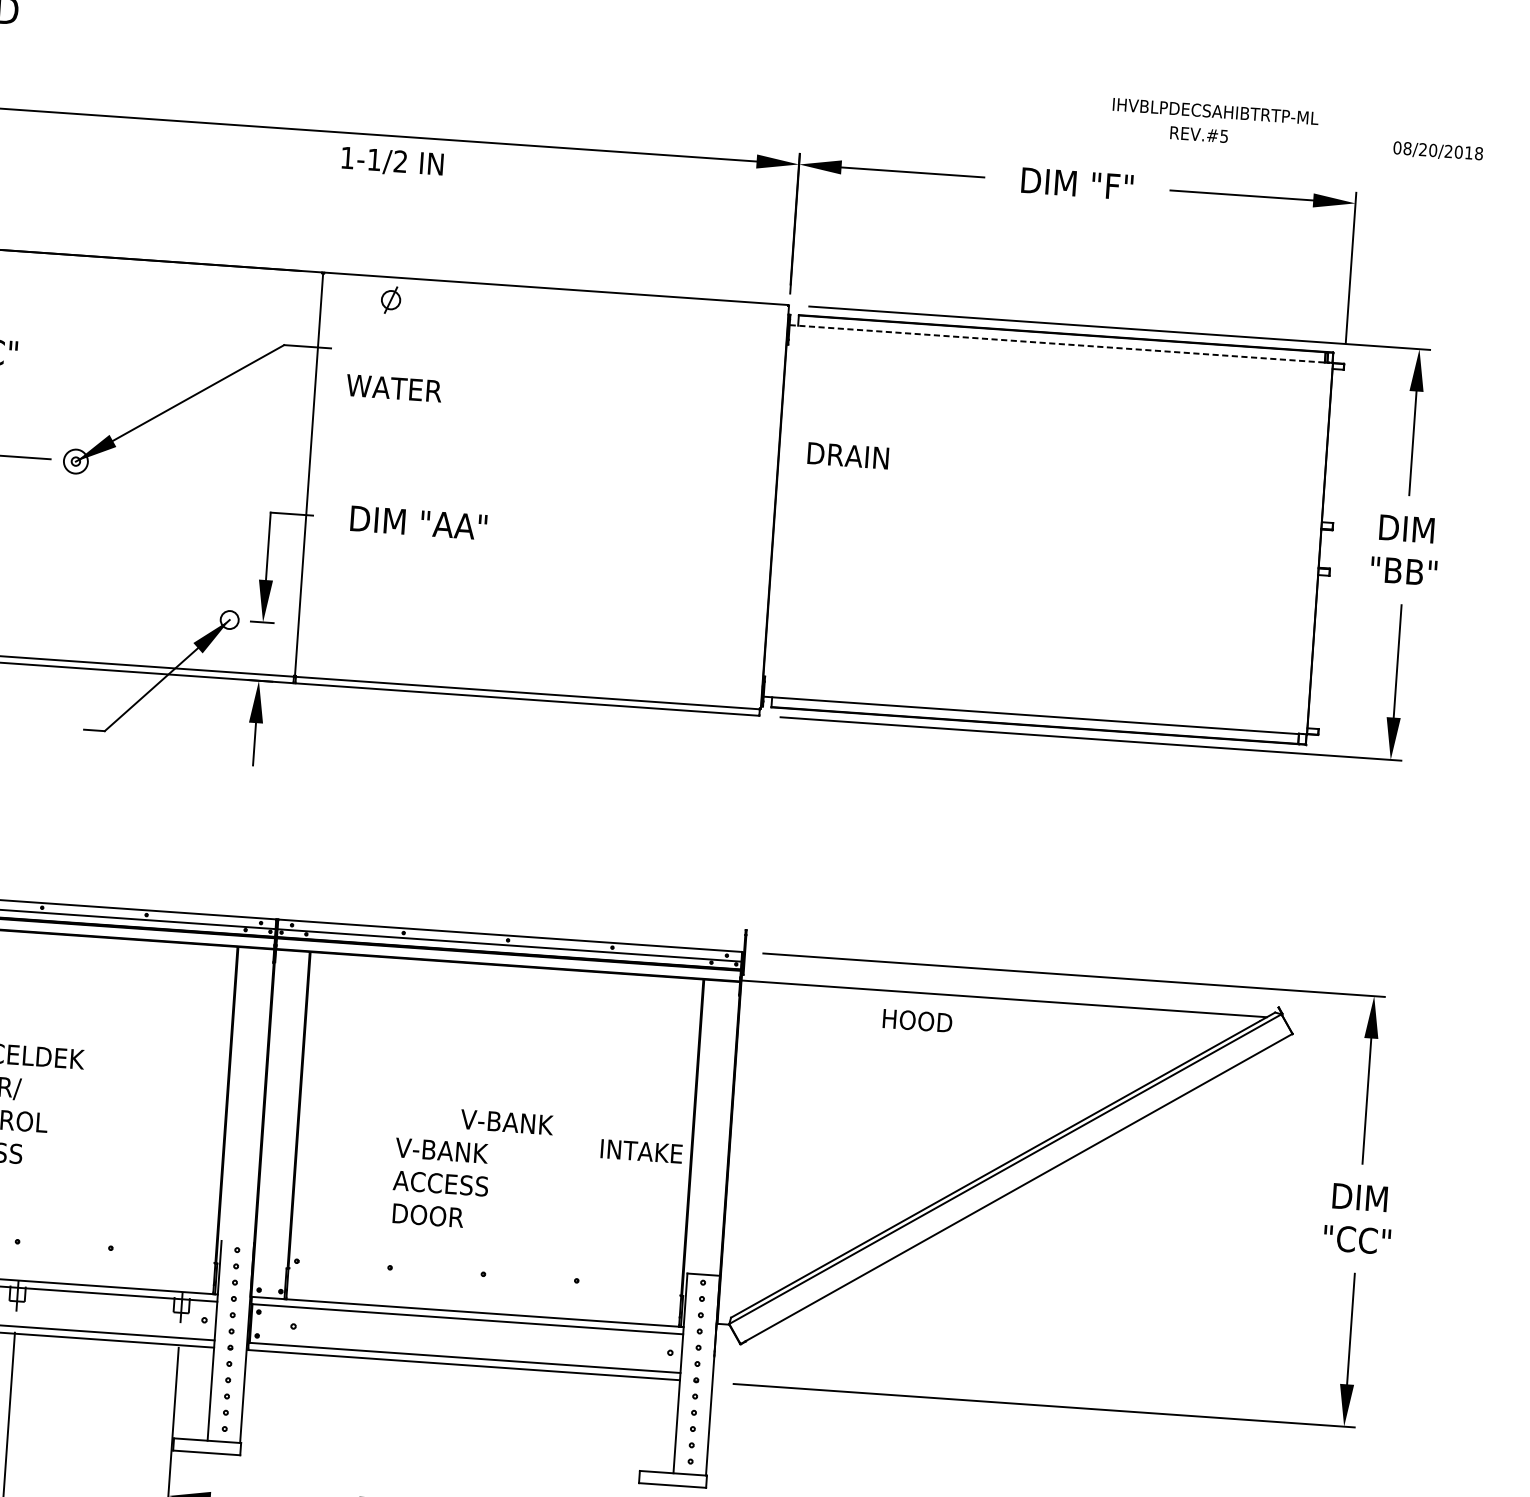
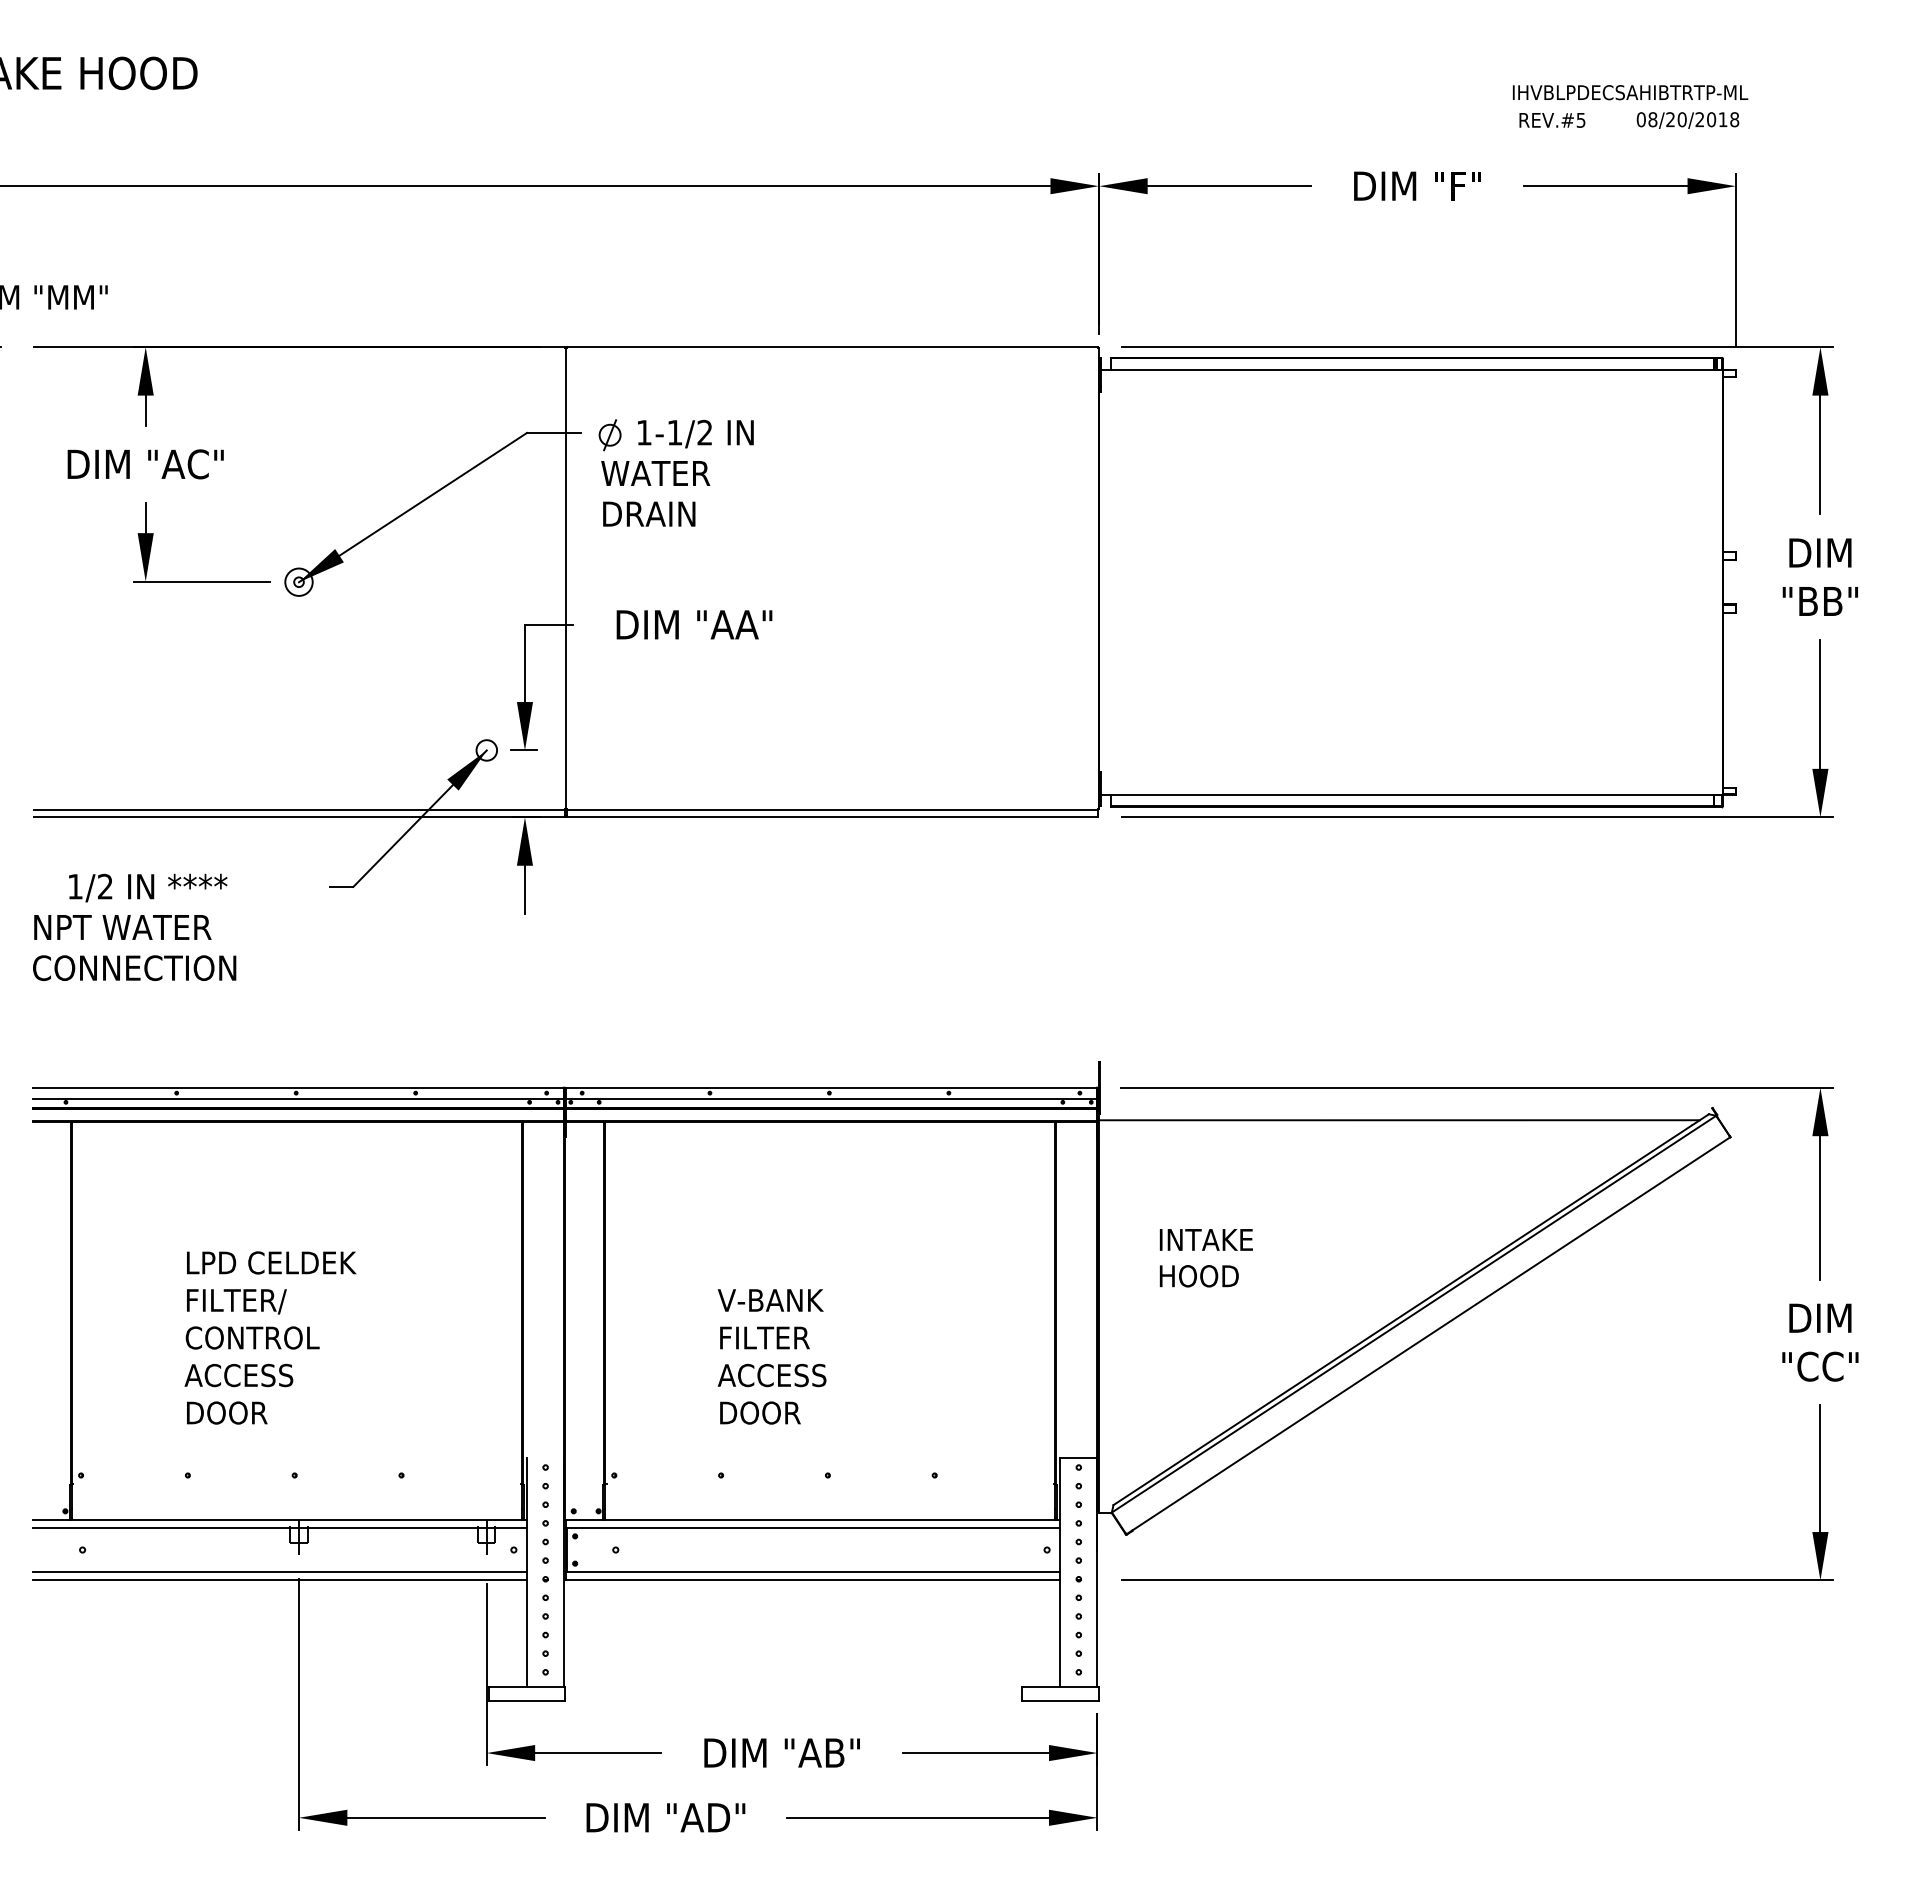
text: (1215, 111) -> (1630, 92), moved
text: (1437, 151) -> (1687, 120), moved
text: (392, 161) -> (695, 433), moved
part: (390, 300) -> (609, 435), moved
line: (1057, 343) -> (1407, 369), dashed -> solid
text: (848, 455) -> (649, 513), moved
text: (916, 1021) -> (1198, 1276), moved
text: (506, 1122) -> (770, 1300), moved
text: (441, 1150) -> (770, 1337), V-BANK -> FILTER
text: (640, 1151) -> (1205, 1239), moved

